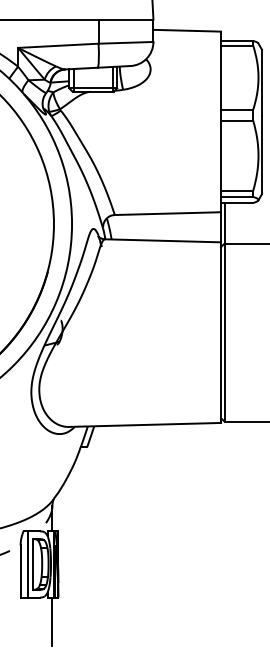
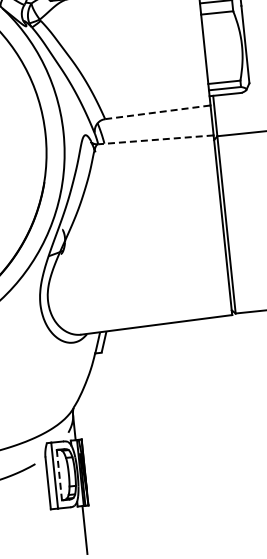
line: (168, 213) -> (158, 112), solid -> dashed
line: (163, 240) -> (156, 139), solid -> dashed
line: (32, 564) -> (59, 475), solid -> dashed

